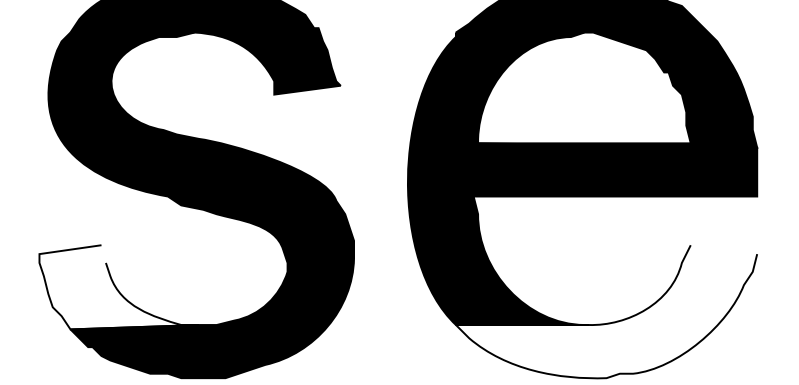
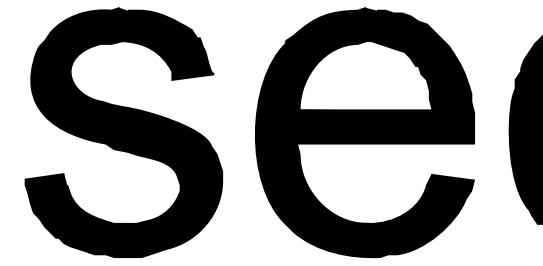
fill: (119, 287) -> (75, 200), added
fill: (605, 311) -> (379, 215), added

